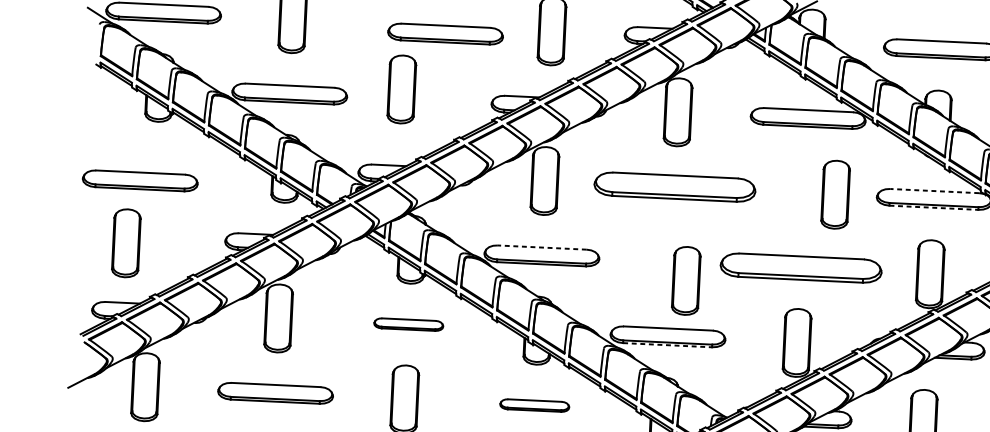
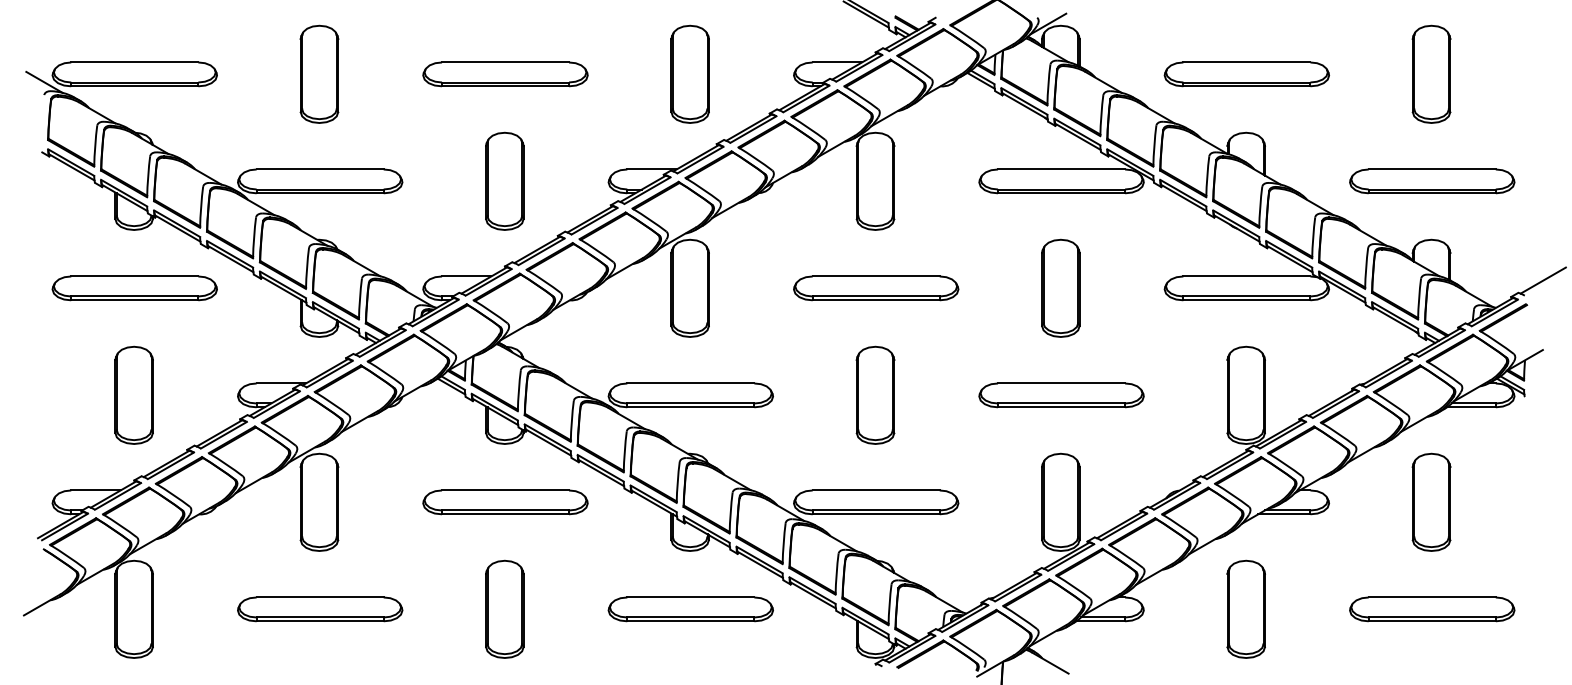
part: (445, 34) -> (505, 74), moved
part: (401, 88) -> (504, 180), moved
part: (140, 180) -> (134, 288), moved
part: (675, 187) -> (876, 288), size x0.71
line: (934, 191) -> (1246, 276), dashed -> solid
part: (835, 194) -> (1060, 287), moved
line: (933, 207) -> (1246, 300), dashed -> solid
part: (125, 242) -> (133, 394), moved
line: (542, 247) -> (690, 383), dashed -> solid
part: (801, 268) -> (1061, 395), size x0.71
part: (686, 280) -> (875, 394), moved
part: (408, 324) -> (505, 502), size x1.67
line: (667, 345) -> (876, 514), dashed -> solid
part: (534, 405) -> (690, 609), size x1.67

